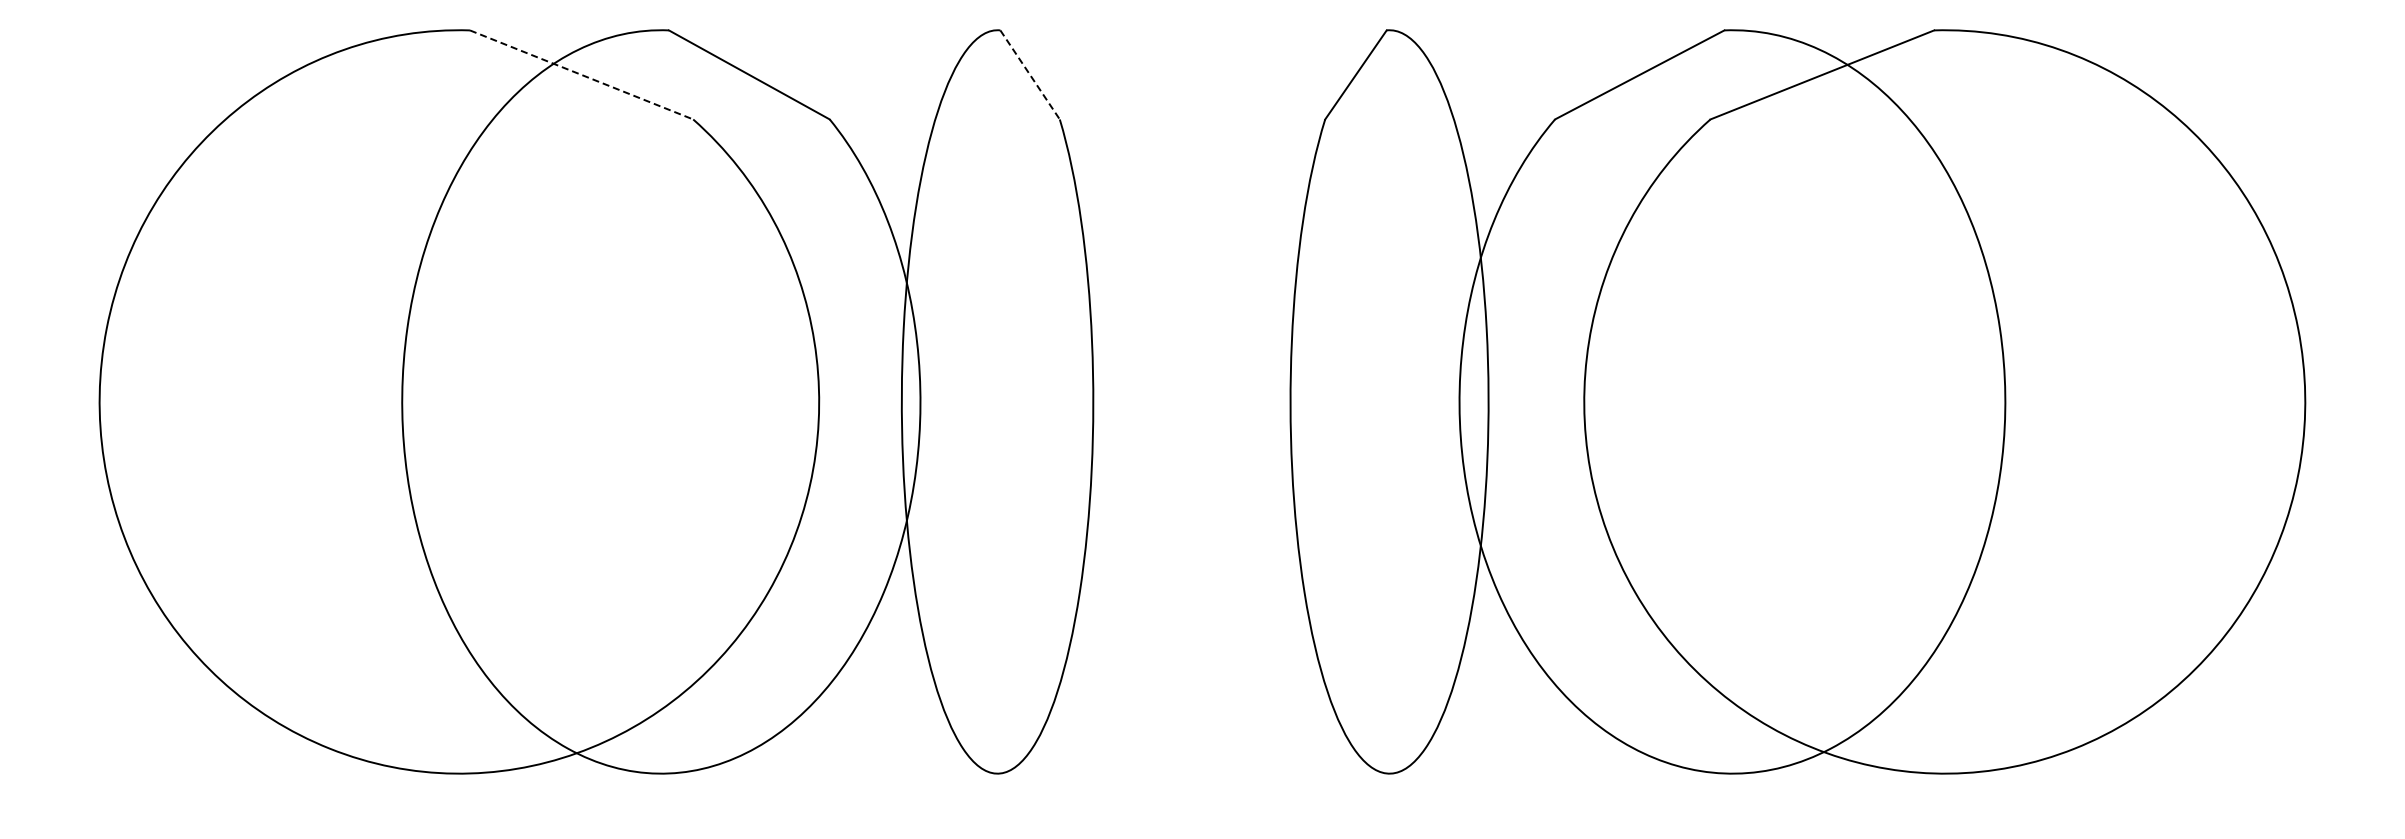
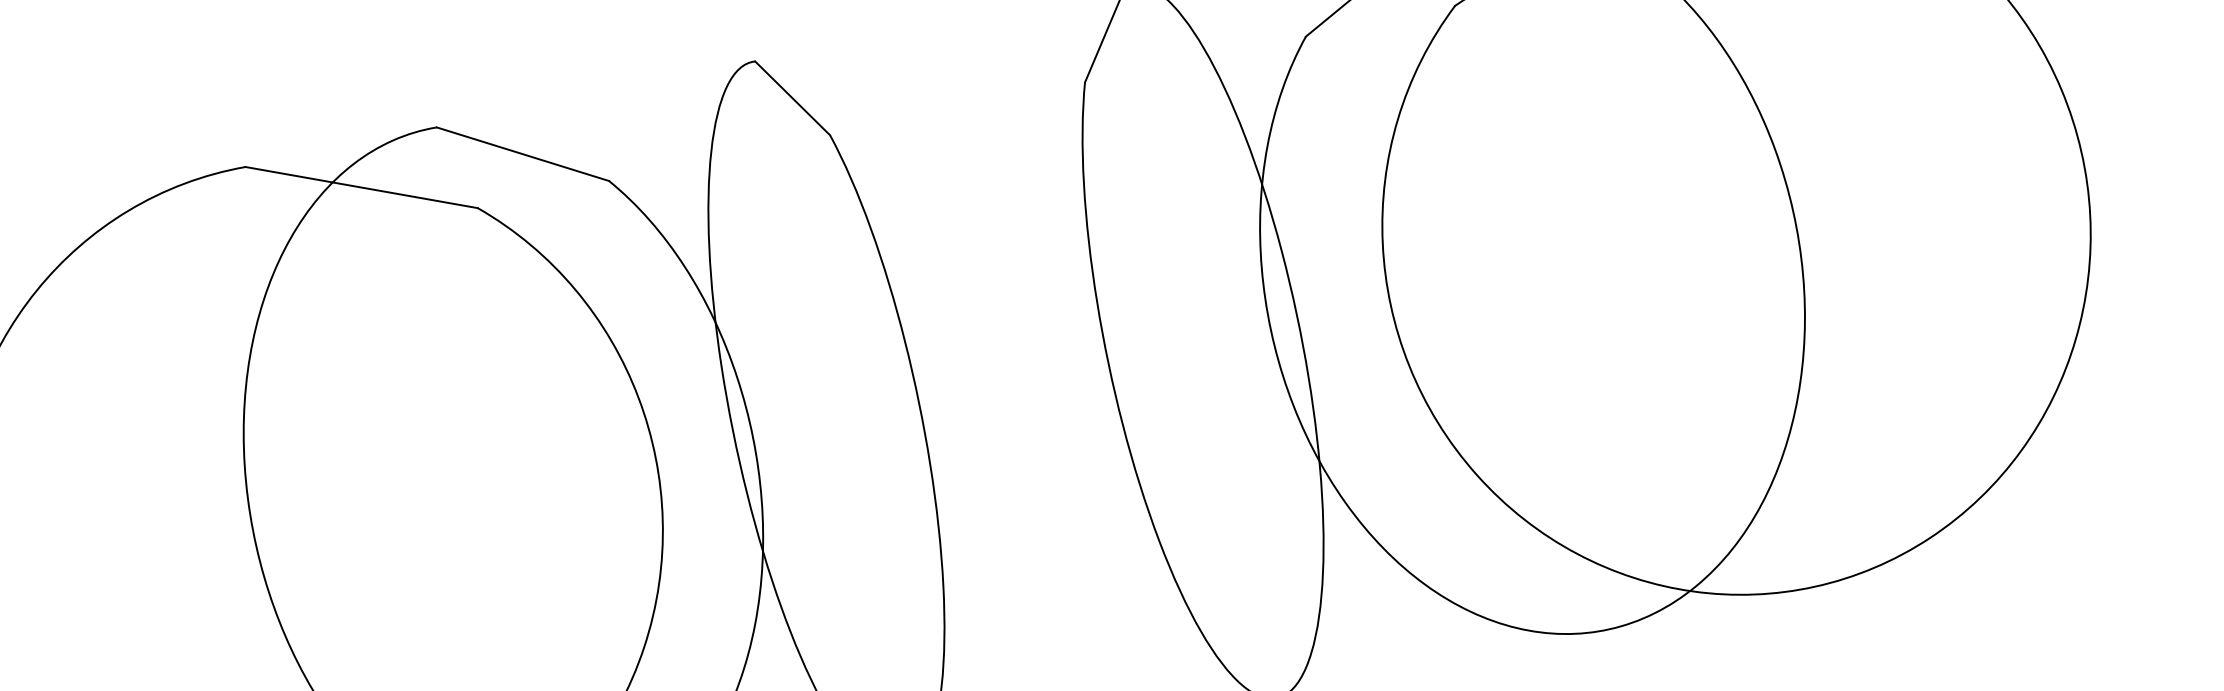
line: (1030, 74) -> (792, 97), dashed -> solid
line: (582, 75) -> (362, 187), dashed -> solid

